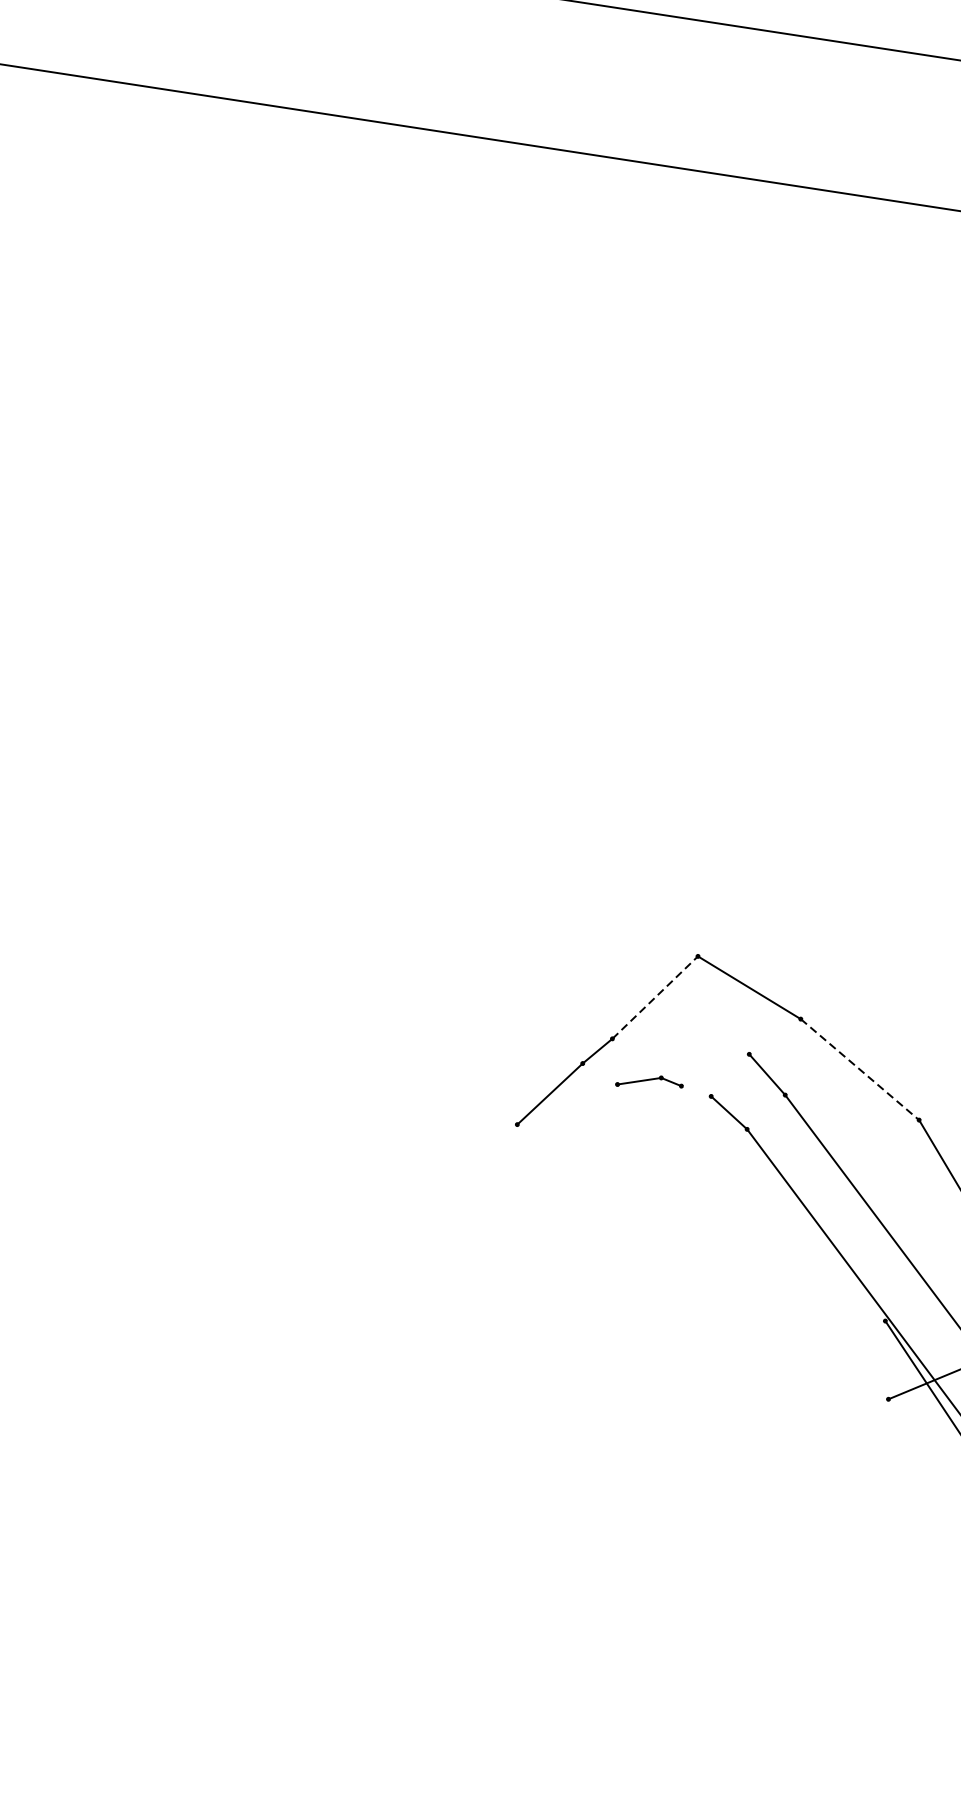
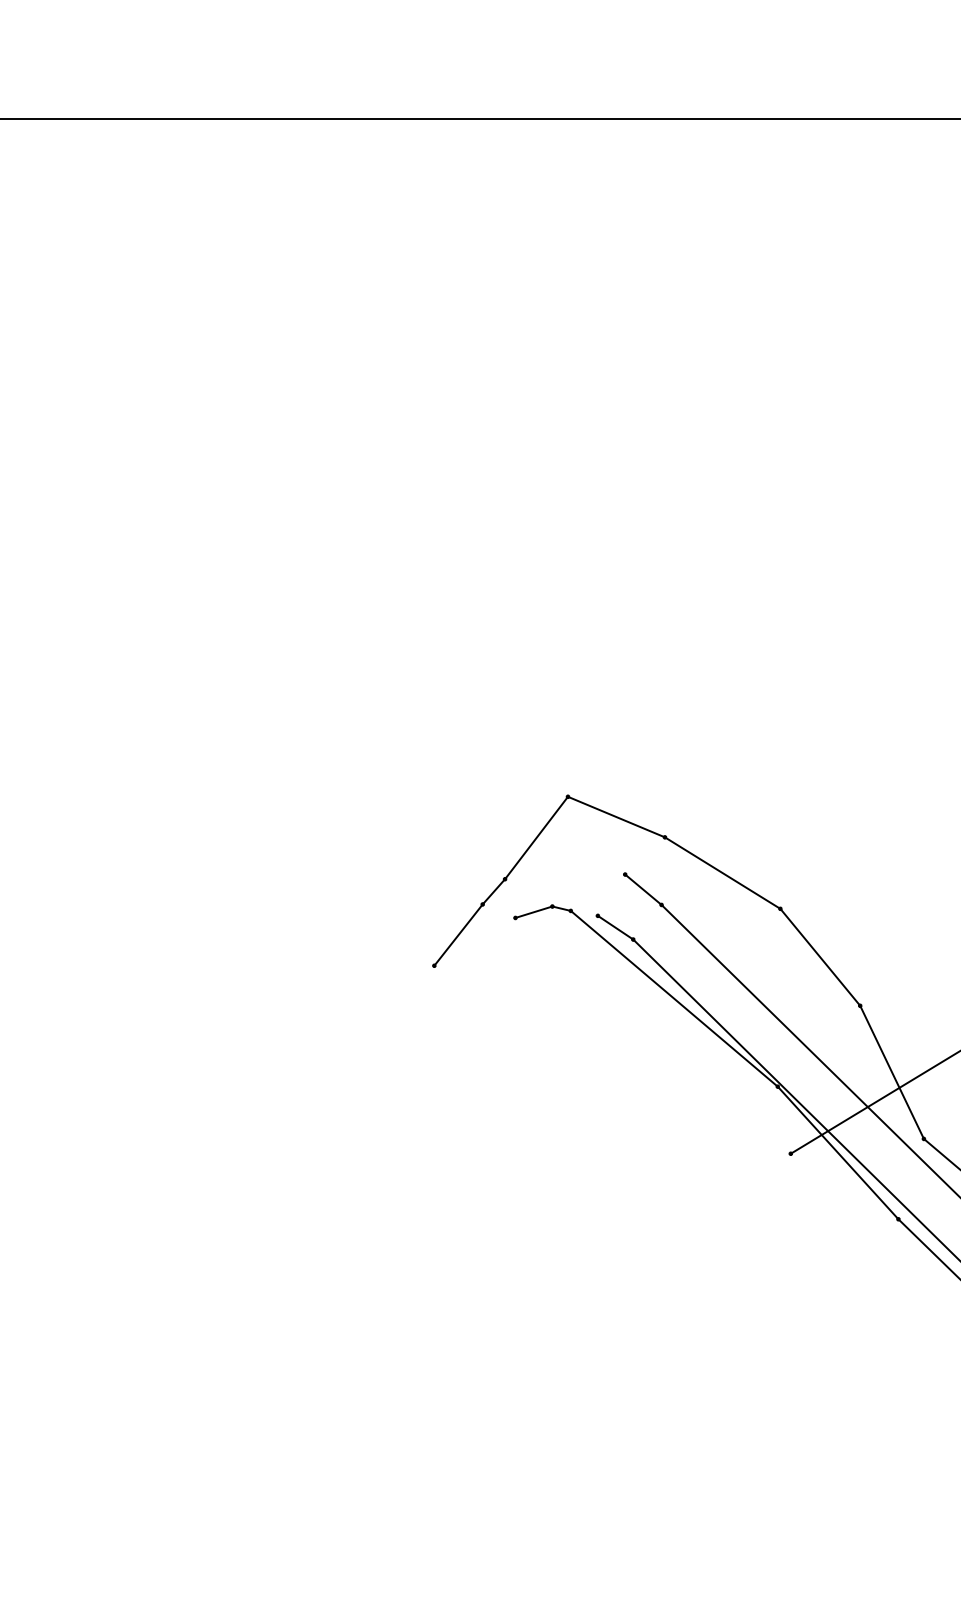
line: (655, 998) -> (536, 838), dashed -> solid
line: (859, 1070) -> (722, 873), dashed -> solid
line: (782, 1203) -> (673, 998), added

